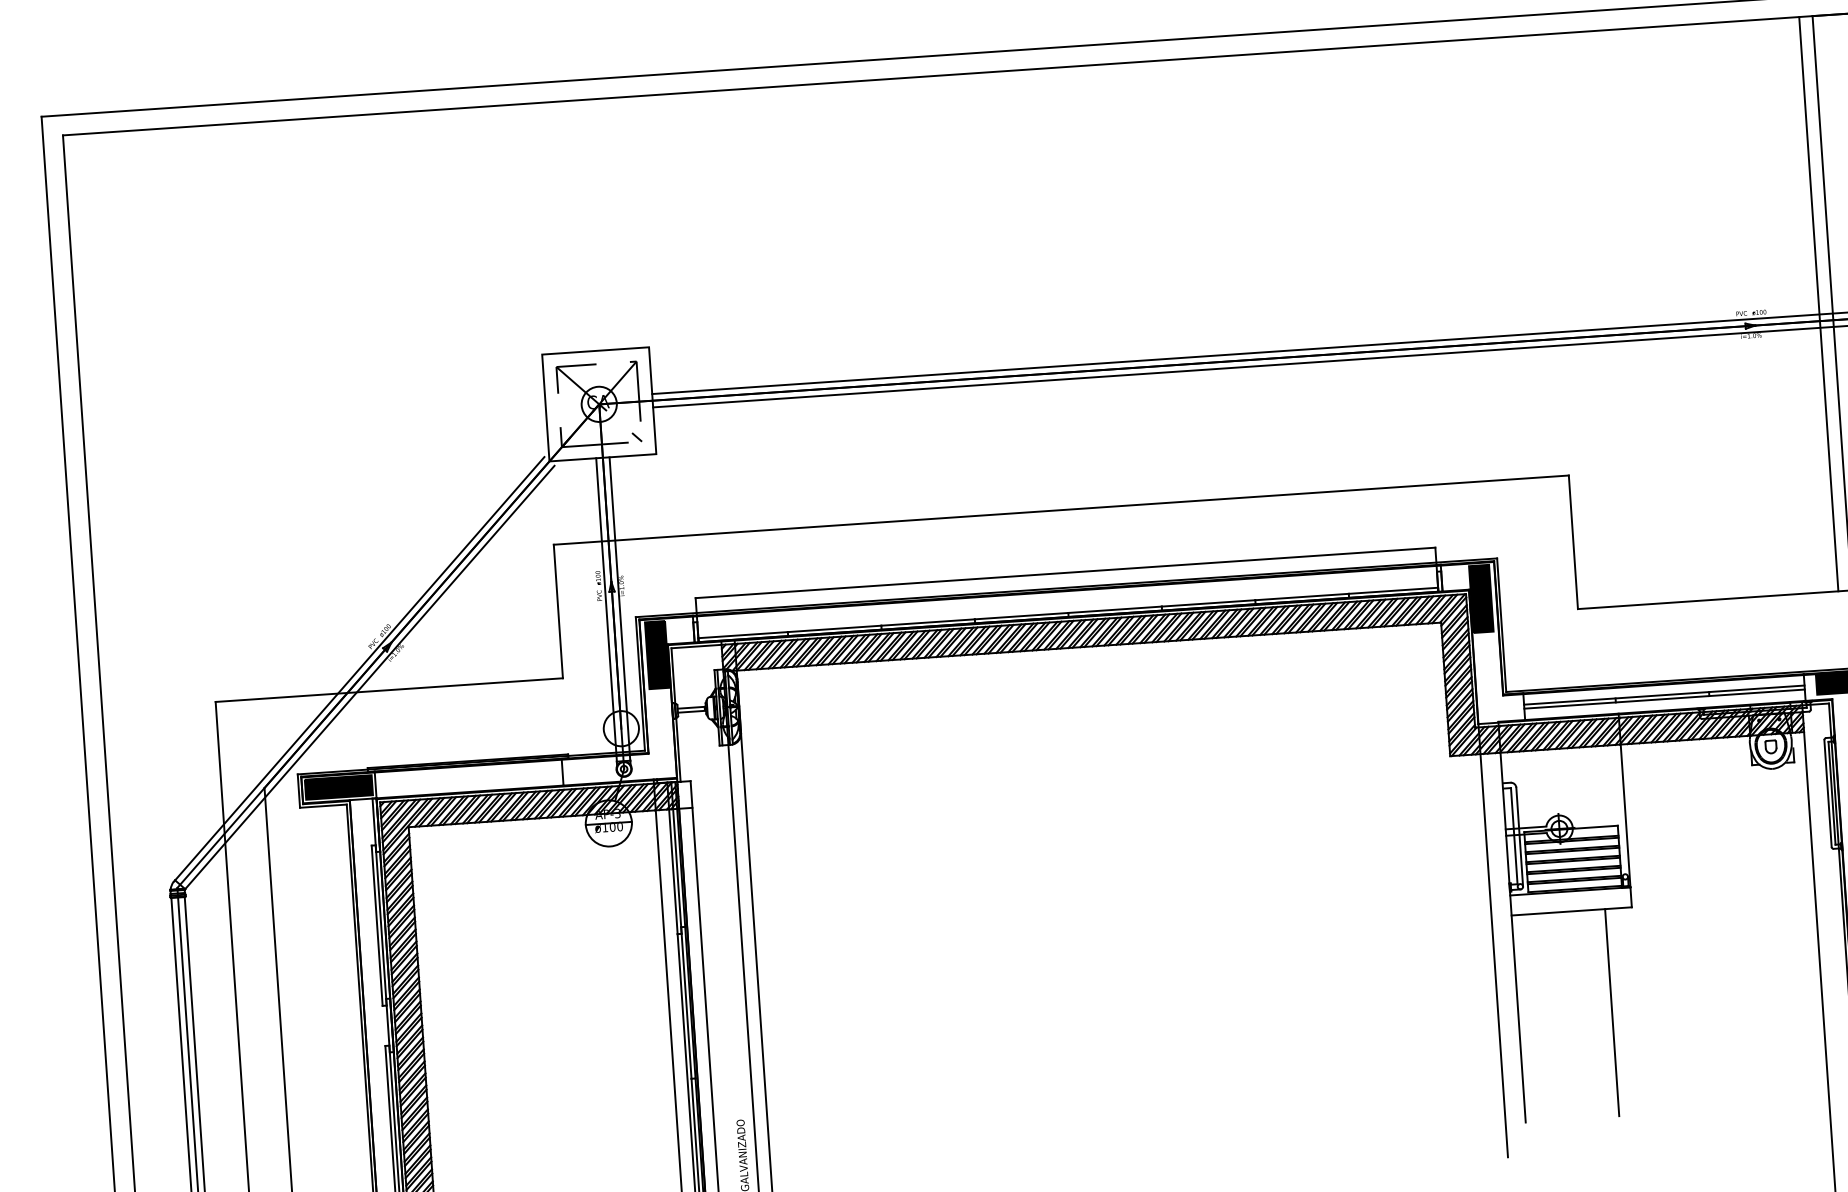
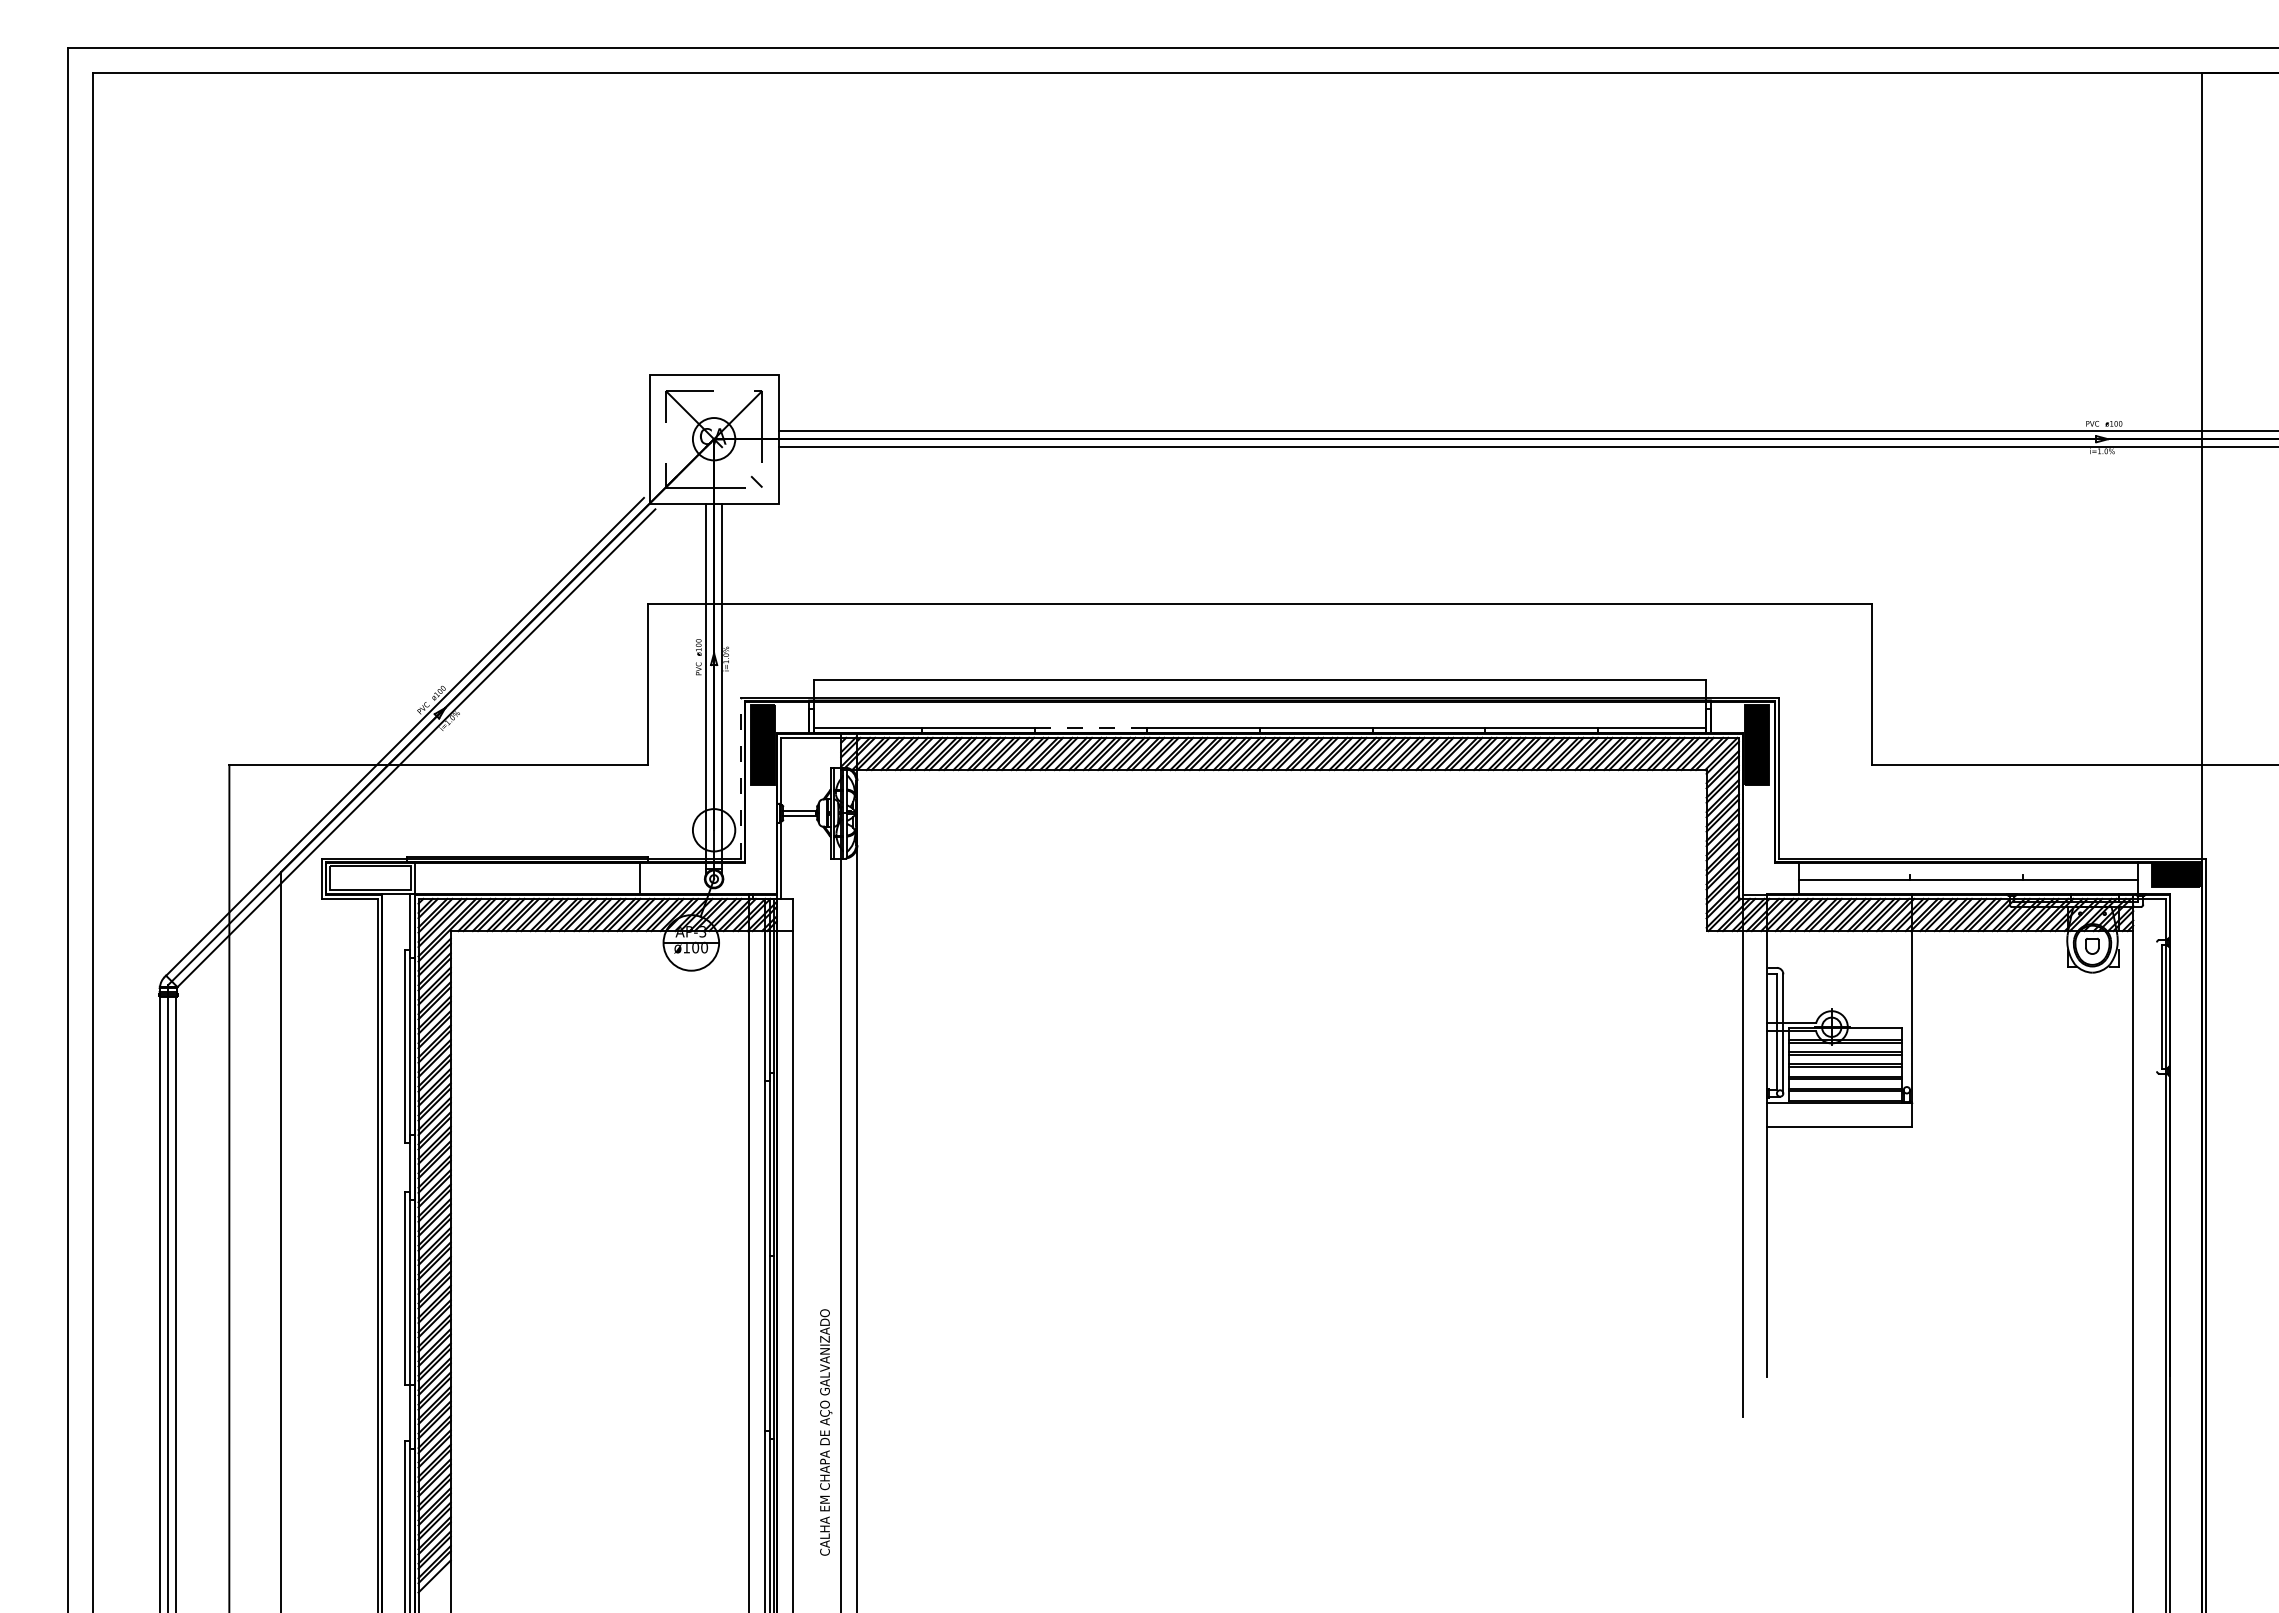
line: (1818, 304) -> (2185, 418), removed
line: (927, 622) -> (1090, 727), solid -> dashed
line: (640, 684) -> (740, 778), solid -> dashed
line: (1664, 695) -> (1968, 875), removed
fill: (339, 787) -> (370, 877), removed
line: (1827, 793) -> (2156, 1006), removed
line: (1611, 1012) -> (1879, 1251), removed

